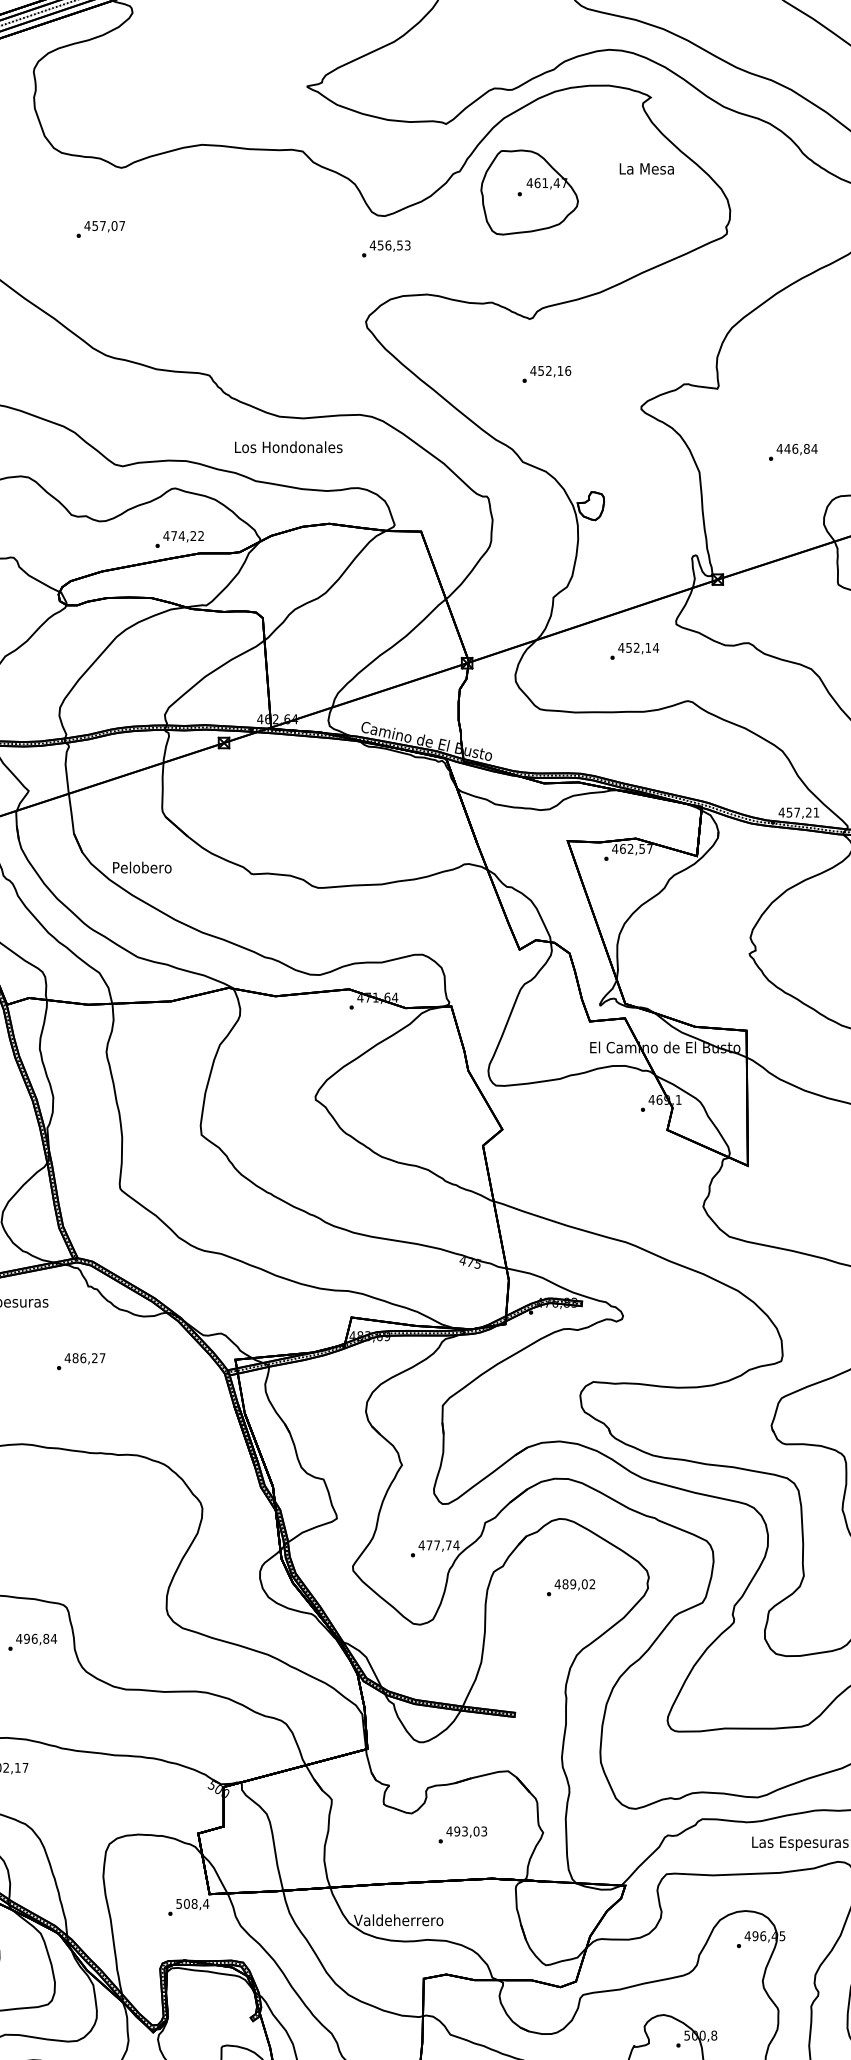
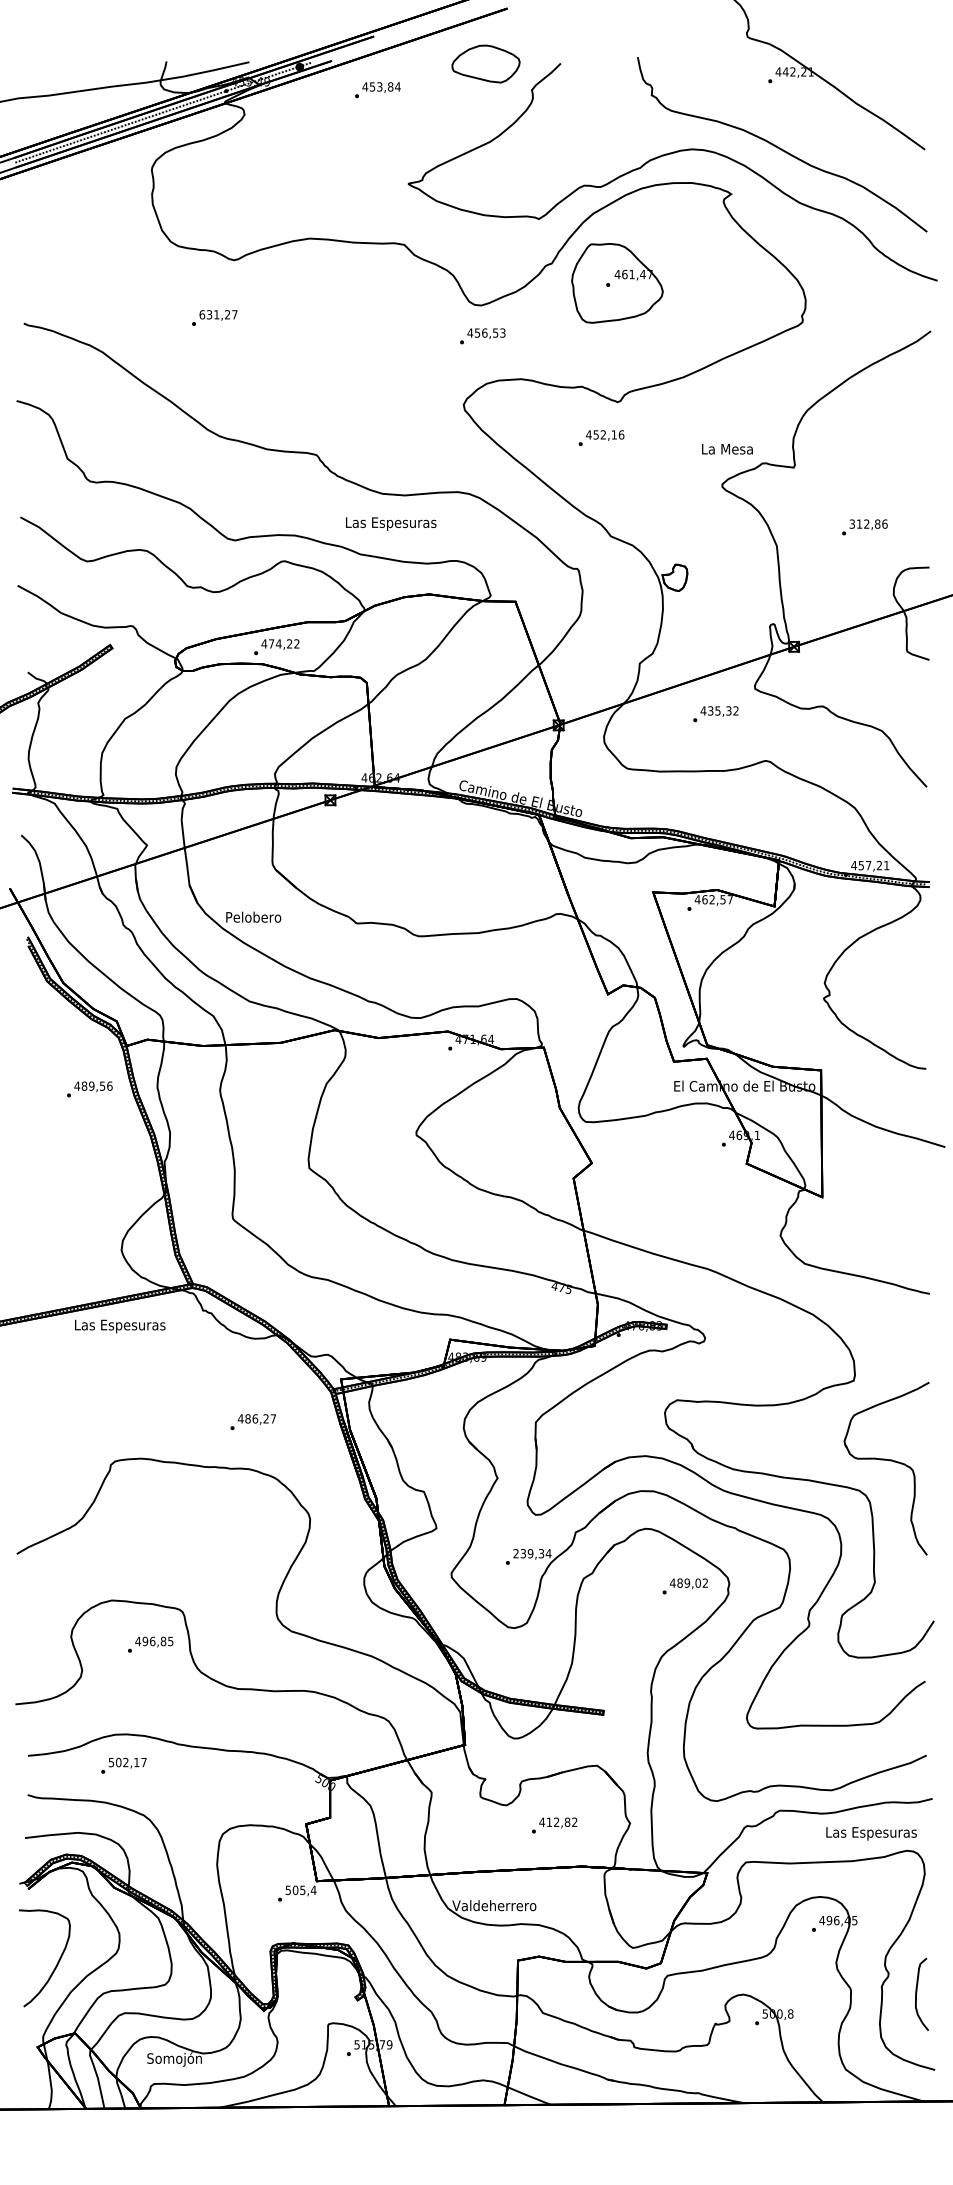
text: (646, 169) -> (727, 449), moved
text: (100, 225) -> (214, 314), 457,07 -> 631,27
text: (546, 374) -> (601, 438), moved
text: (287, 448) -> (390, 523), Los Hondonales -> Las Espesuras
text: (797, 448) -> (868, 523), 446,84 -> 312,86
text: (179, 539) -> (276, 647), moved
text: (642, 647) -> (723, 710), 452,14 -> 435,32
text: (80, 1362) -> (252, 1422), moved
text: (434, 1545) -> (528, 1553), 477,74 -> 239,34
text: (570, 1587) -> (684, 1586), moved
text: (53, 1638) -> (170, 1641), 496,84 -> 496,85
text: (470, 1830) -> (561, 1821), 493,03 -> 412,82
text: (194, 1903) -> (302, 1889), 508,4 -> 505,4

